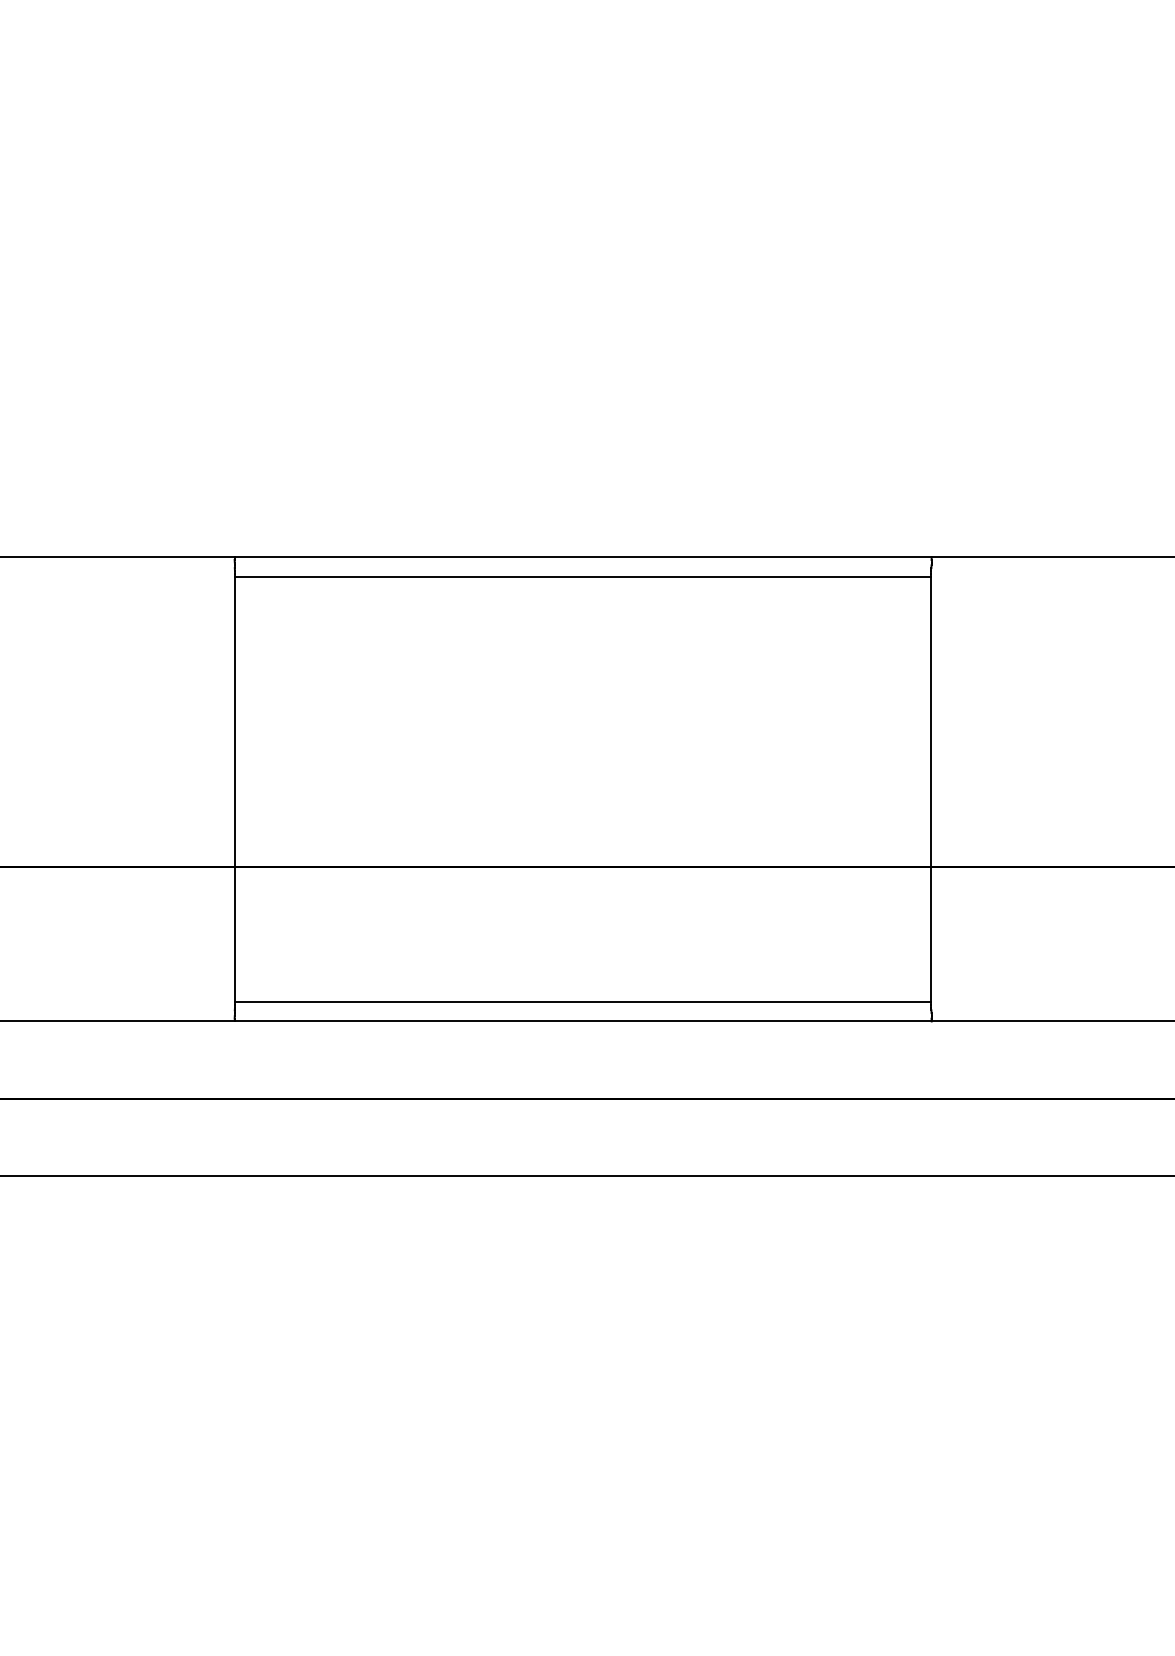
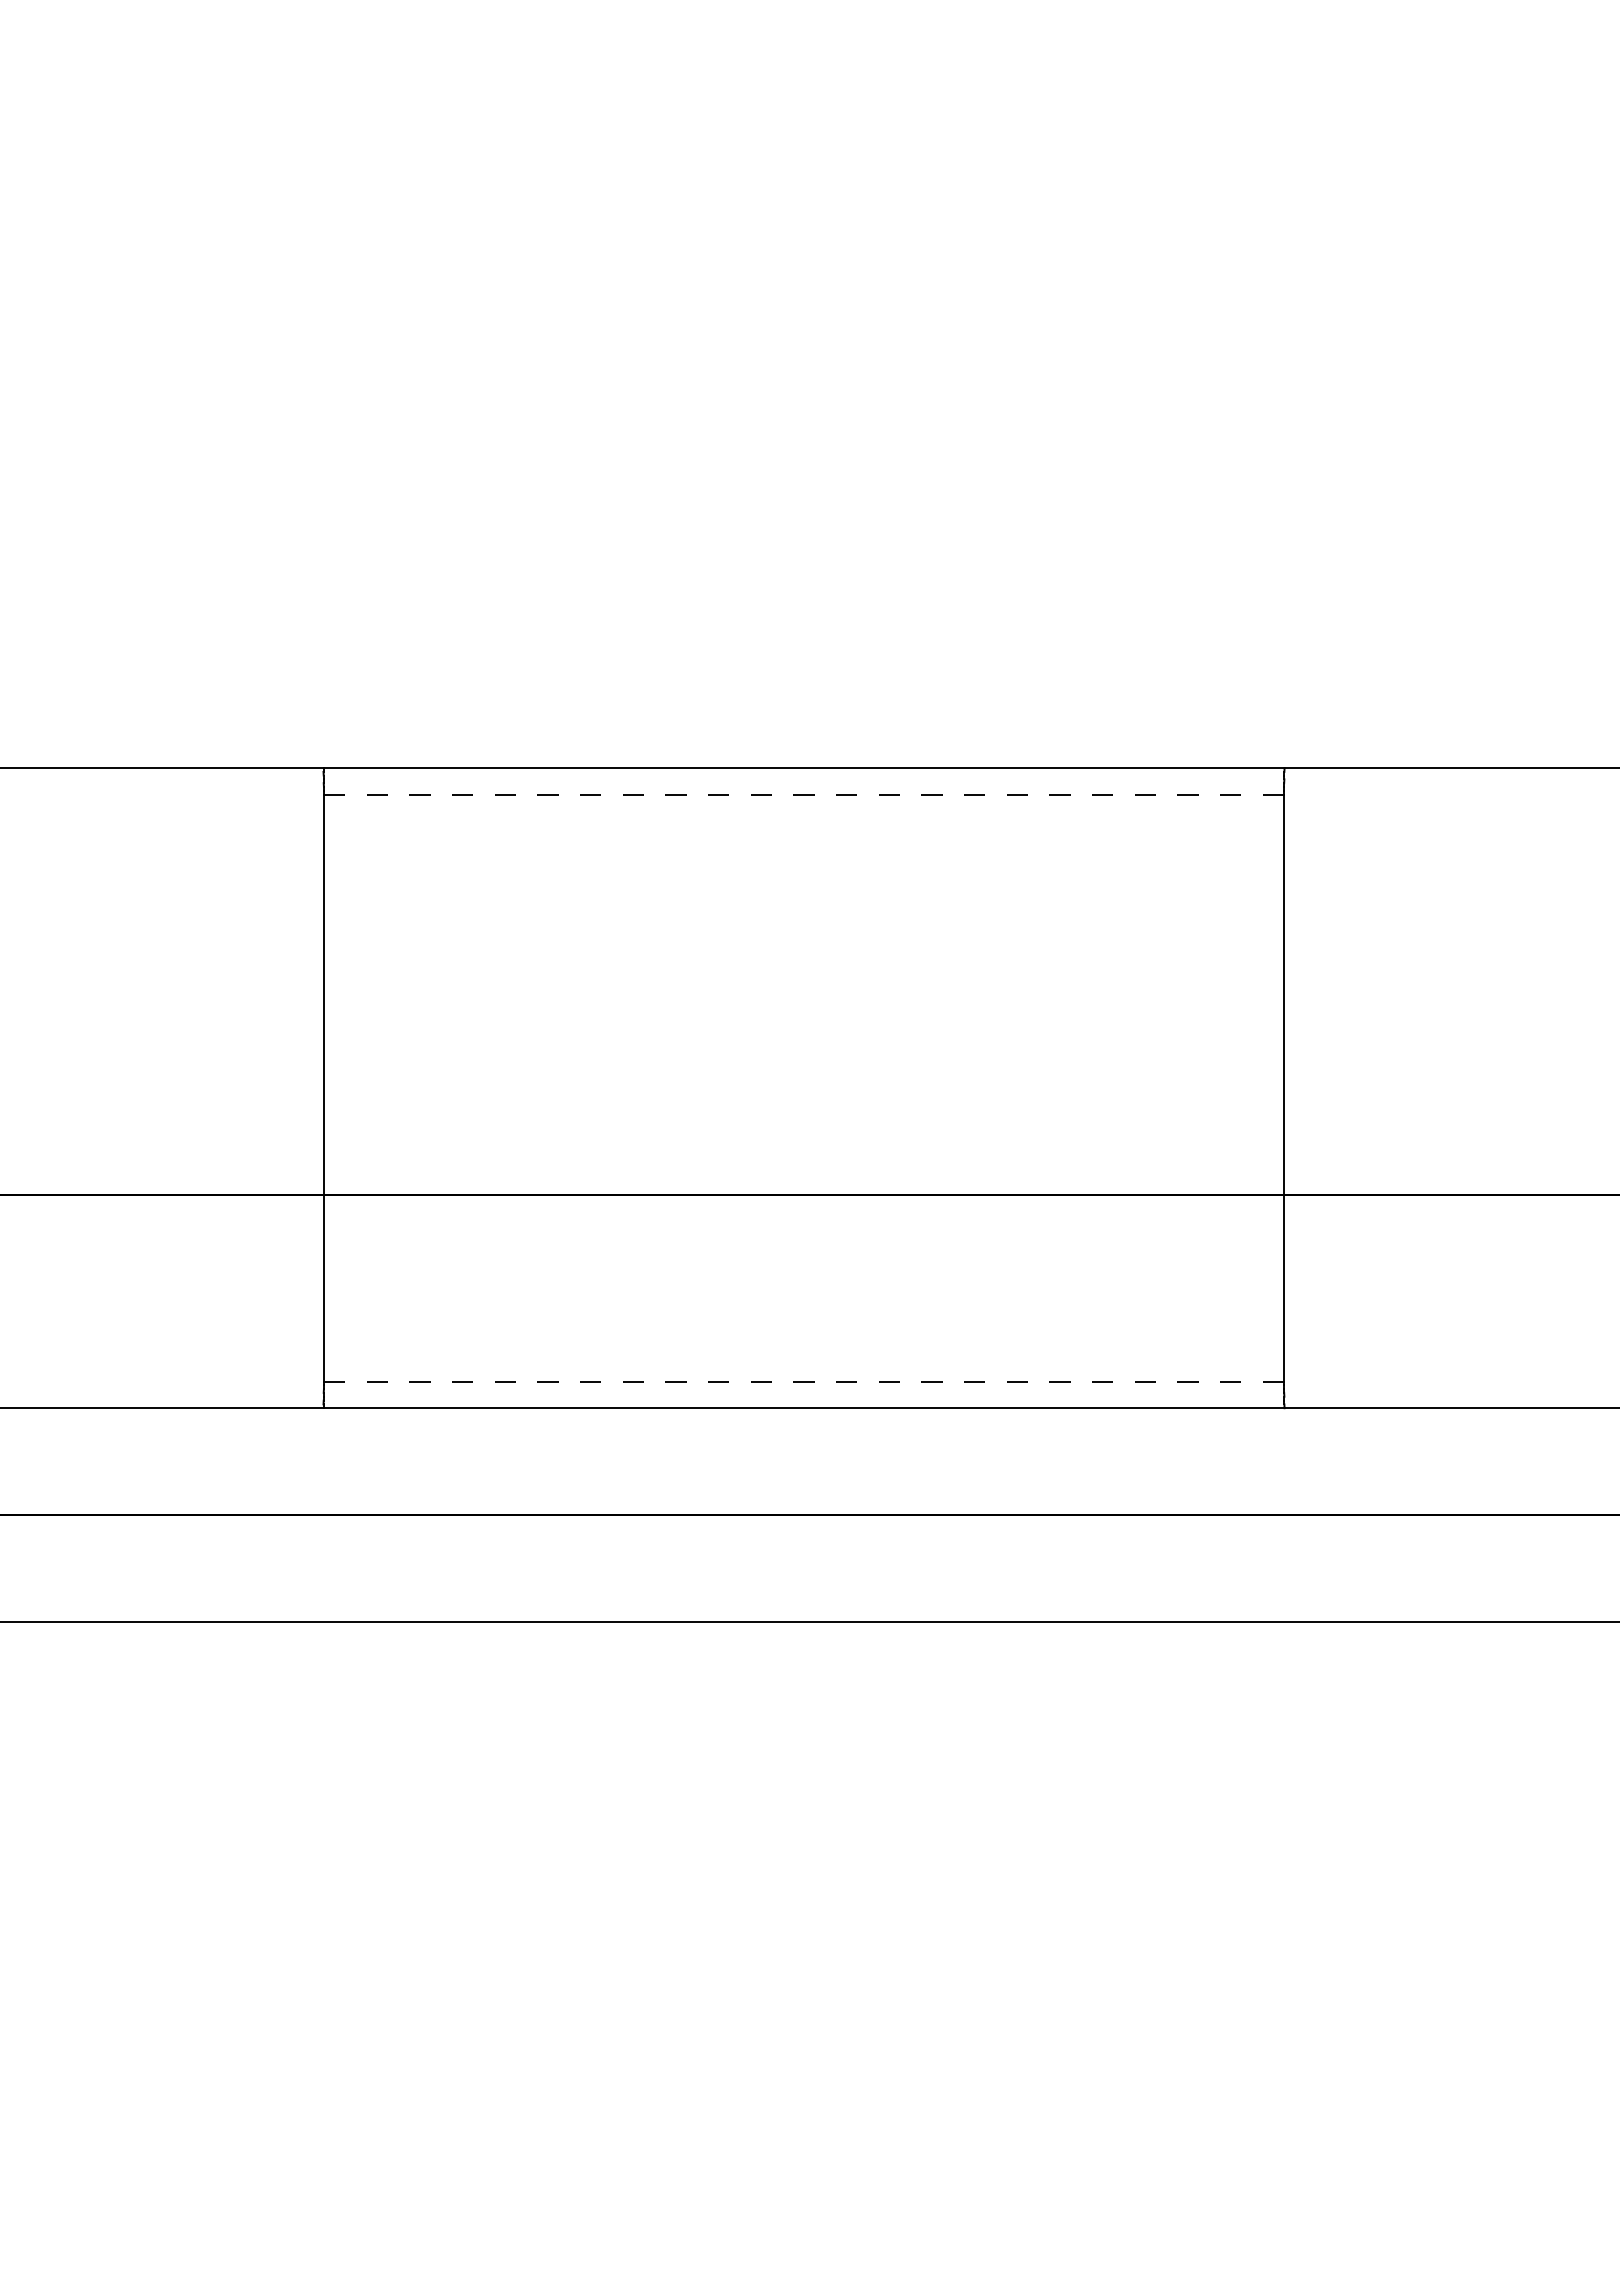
line: (583, 576) -> (804, 794), solid -> dashed
line: (583, 1002) -> (804, 1381), solid -> dashed

